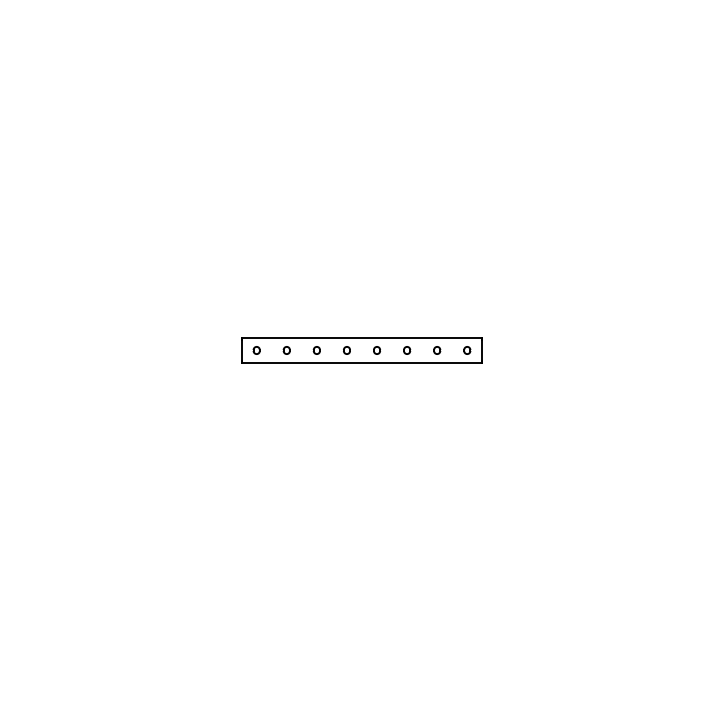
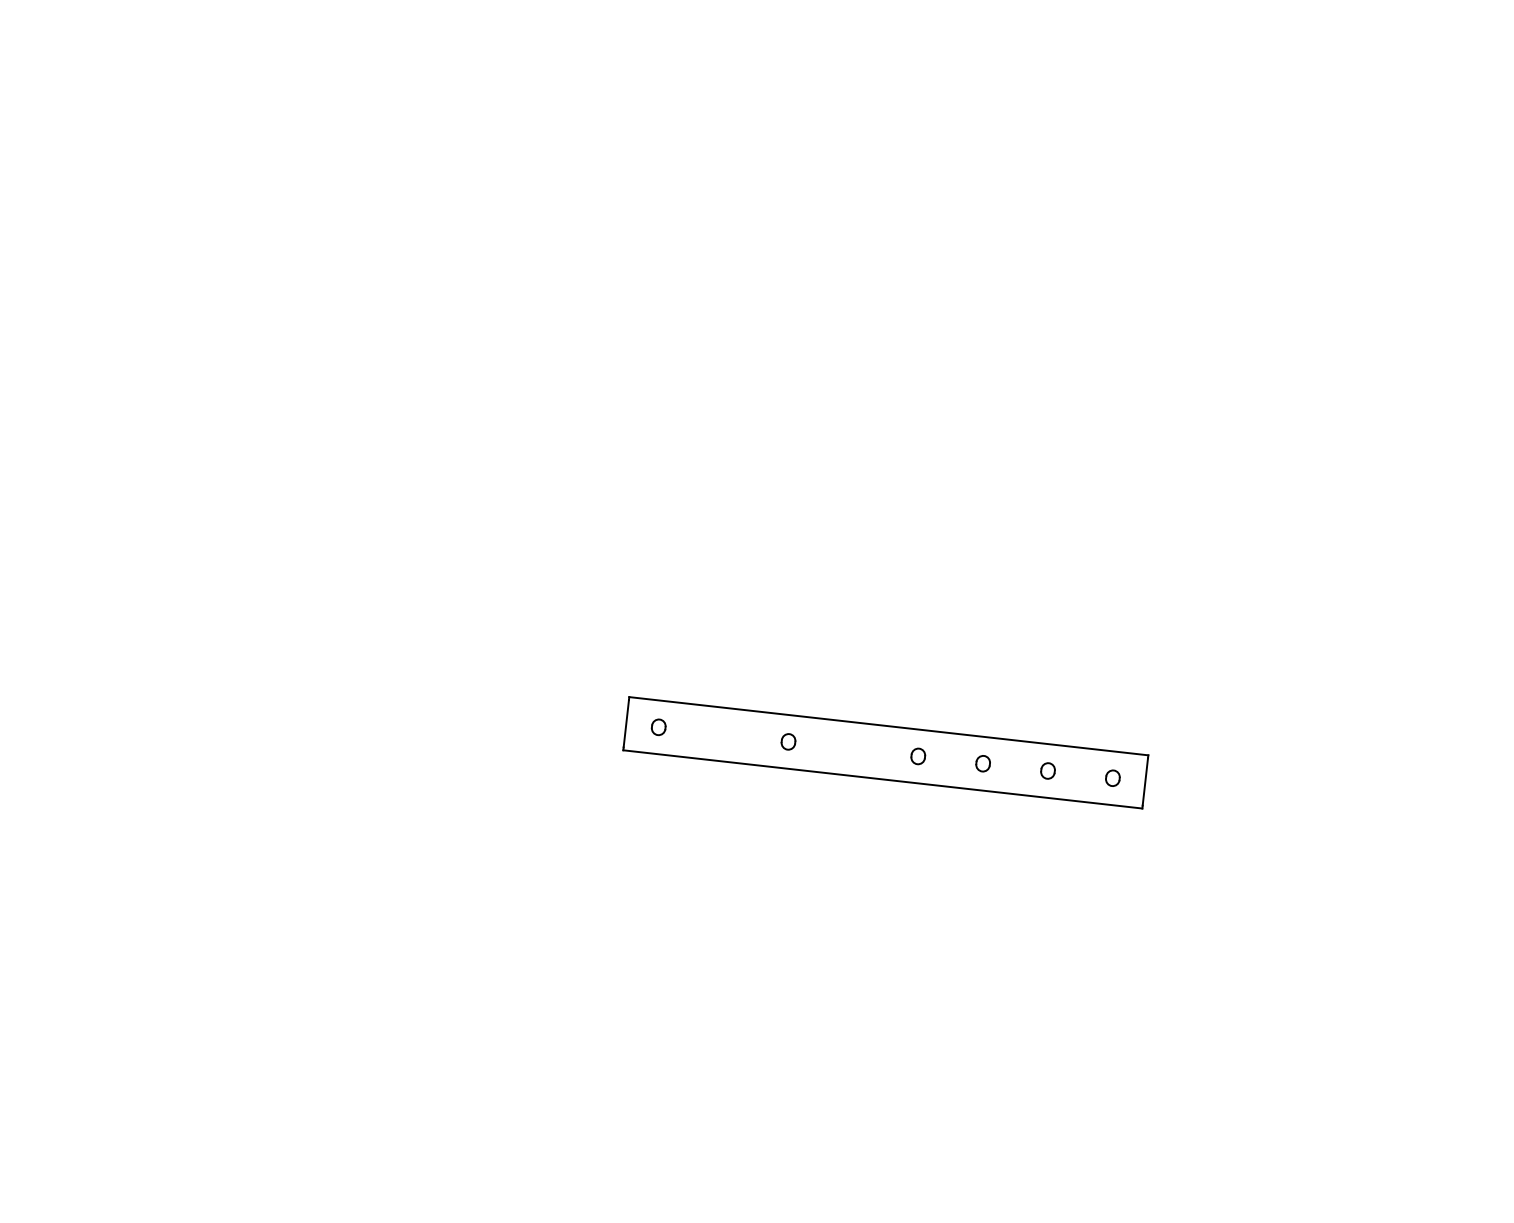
part: (286, 350) -> (722, 734), removed
part: (346, 350) -> (852, 749), removed

